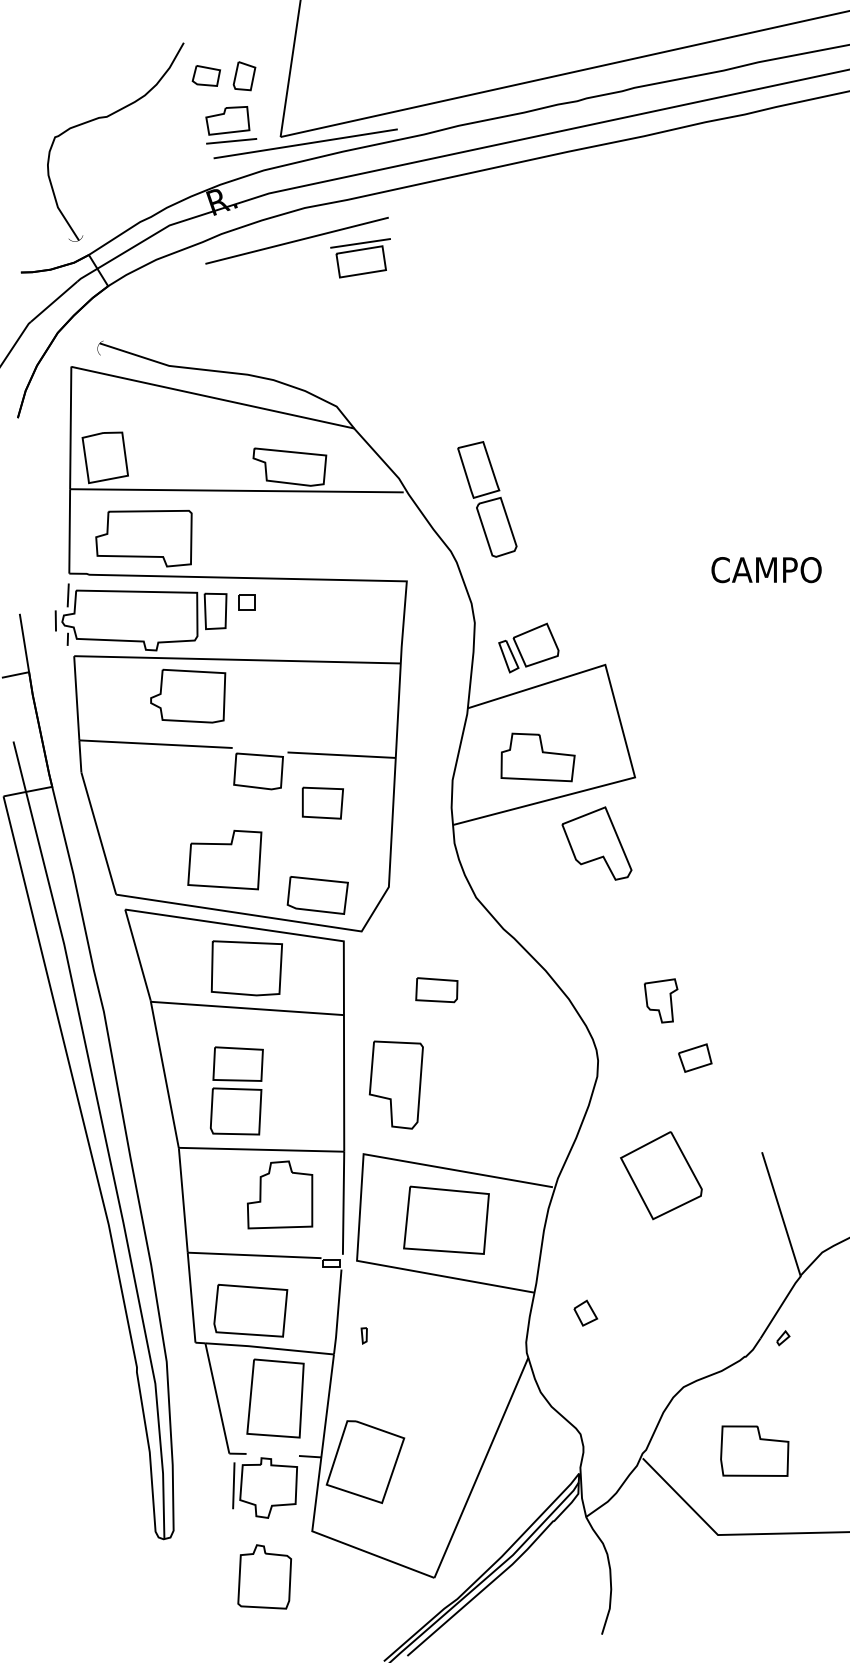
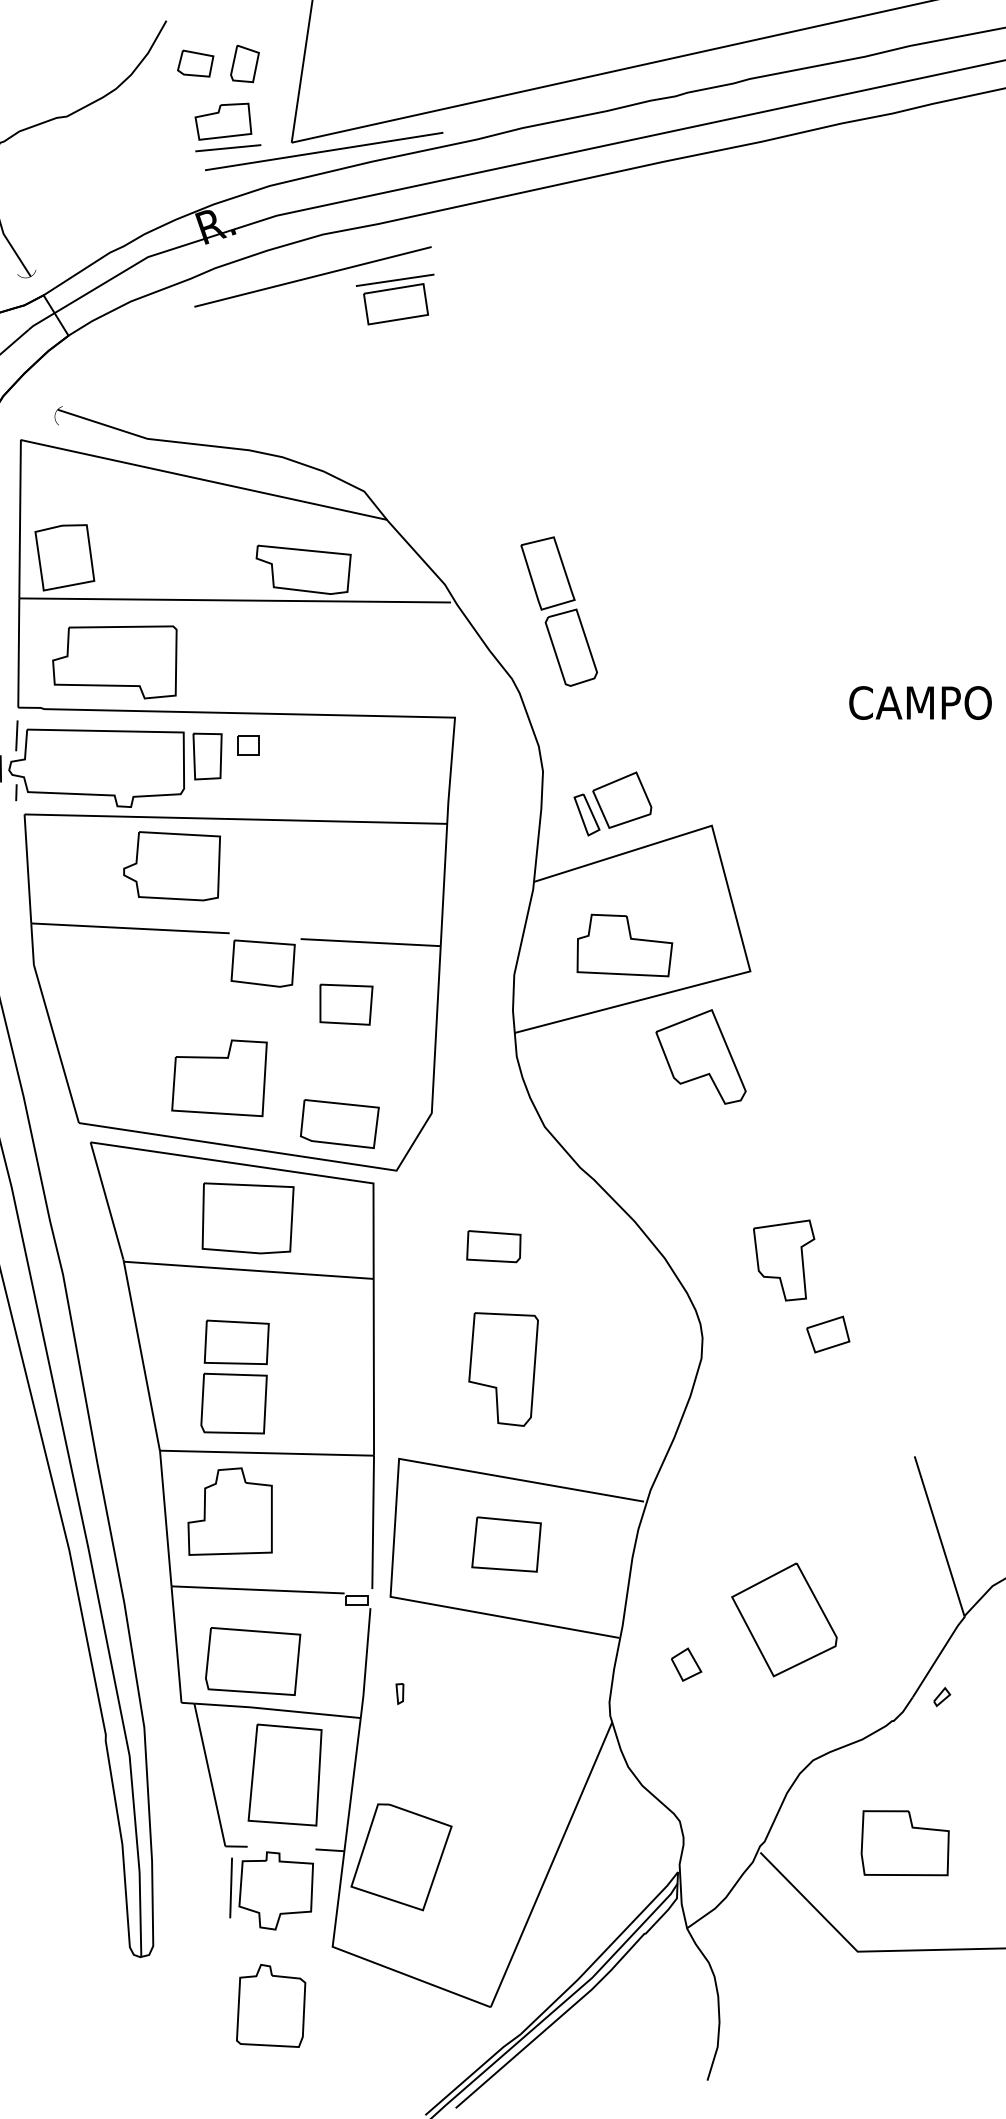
part: (660, 1000) -> (783, 1260), size x1.43
part: (395, 1084) -> (502, 1368), moved
part: (661, 1175) -> (784, 1619), moved
part: (280, 1194) -> (230, 1511), moved
part: (446, 1220) -> (506, 1544), size x0.62

